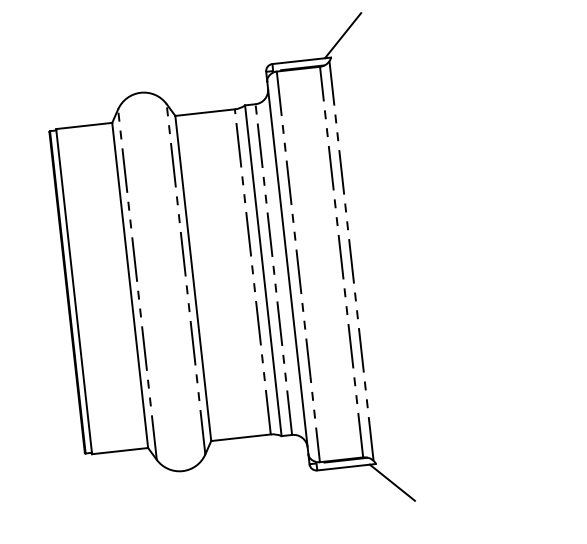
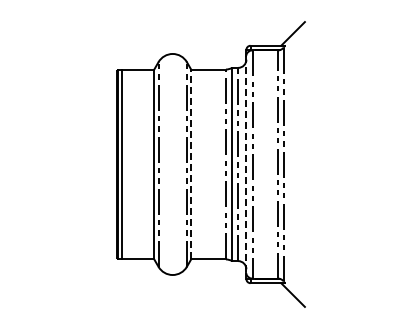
line: (288, 268) -> (246, 164), solid -> dashed
line: (193, 278) -> (191, 164), solid -> dashed

